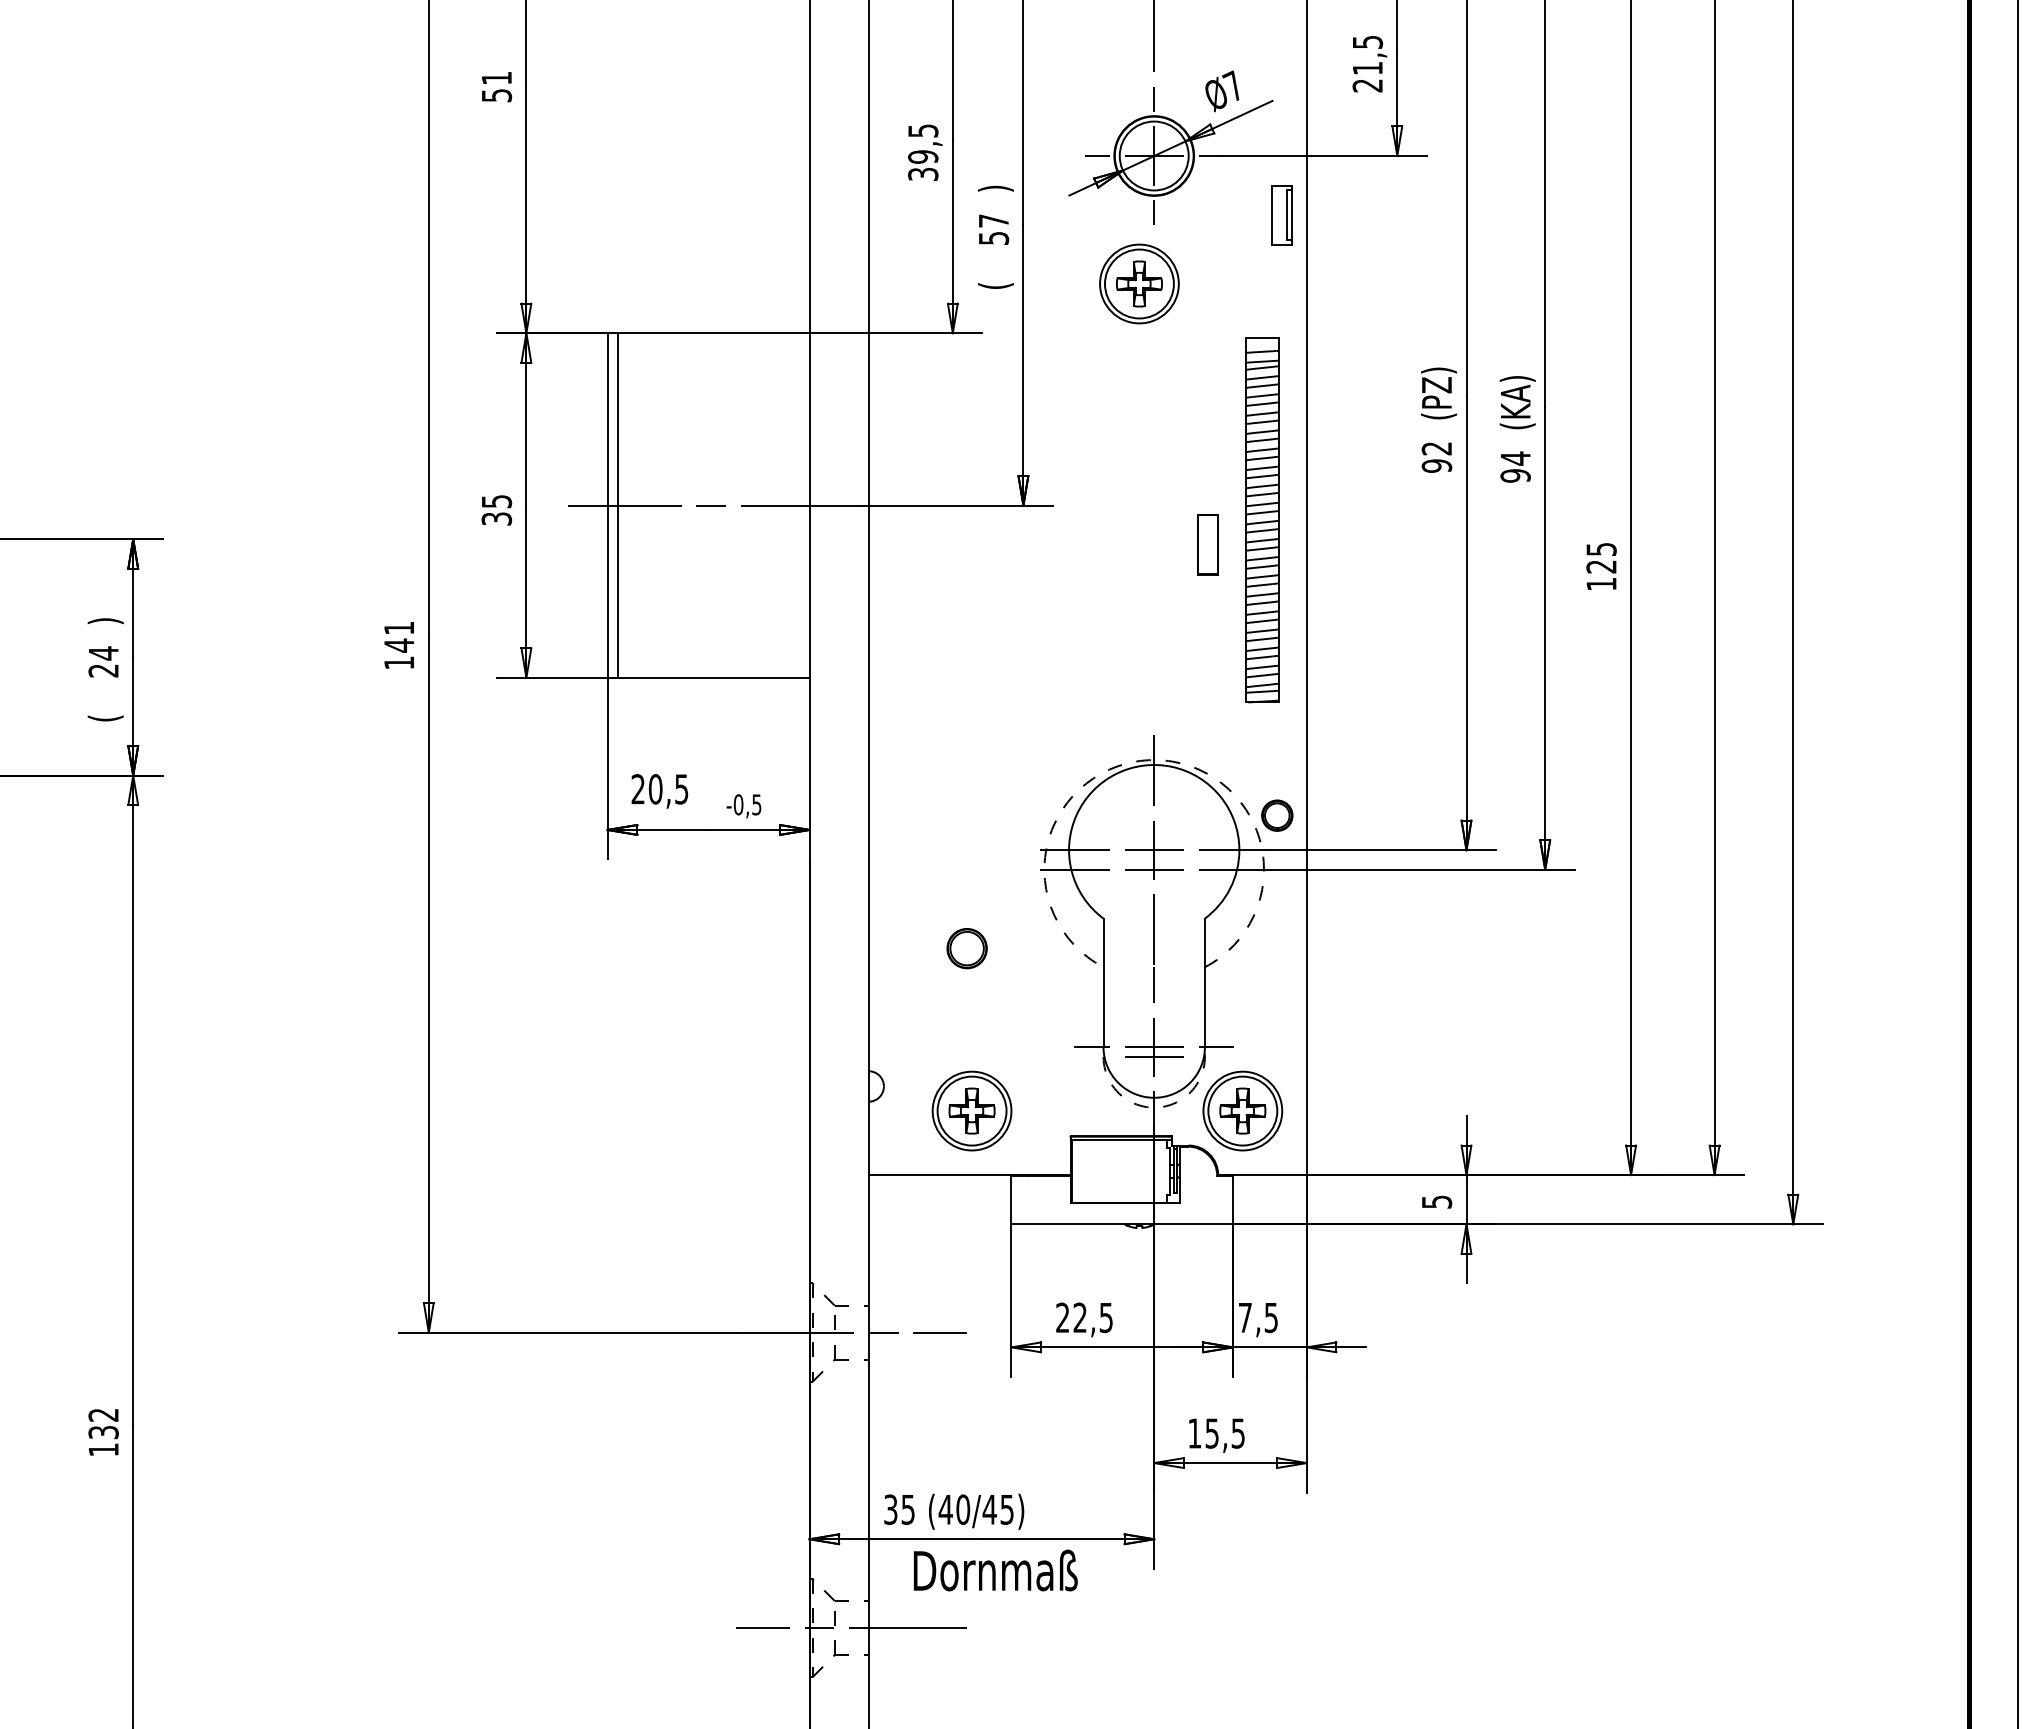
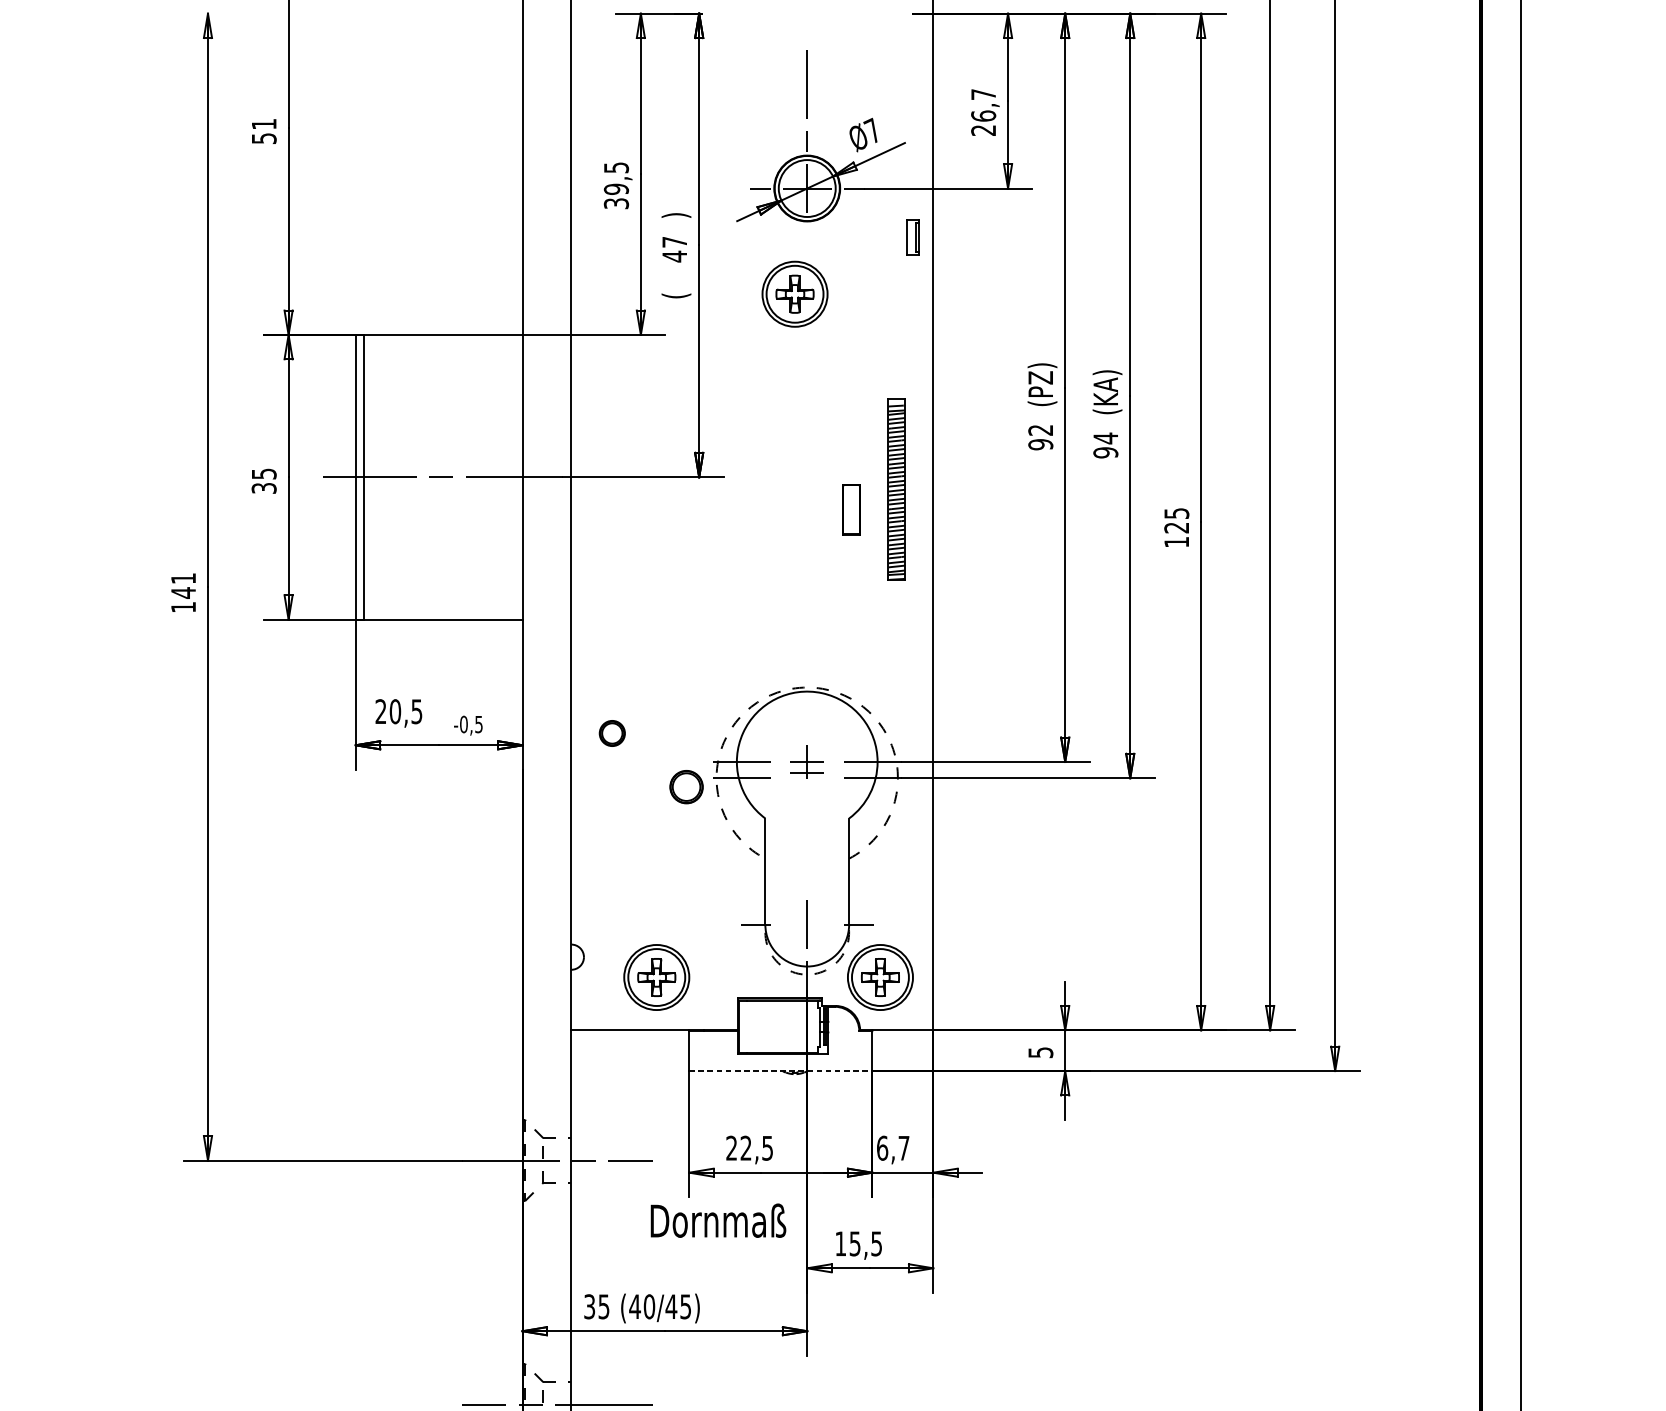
text: (1367, 55) -> (983, 105), 21,5 -> 26,7
line: (1154, 212) -> (807, 235), removed
part: (1281, 215) -> (912, 237), size x0.7
text: (994, 238) -> (675, 256), 57 -> 47
part: (1262, 520) -> (896, 489), size x0.6
line: (1154, 770) -> (807, 696), removed
part: (1277, 815) -> (612, 733), moved
part: (1154, 850) -> (807, 762), size x0.7
part: (966, 948) -> (686, 787), moved
line: (1153, 948) -> (806, 843), removed
line: (1153, 1047) -> (806, 924), removed
line: (1153, 1056) -> (806, 932), removed
line: (1122, 1224) -> (781, 1071), solid -> dashed
text: (1257, 1317) -> (892, 1148), 7,5 -> 6,7
text: (995, 1570) -> (718, 1220), moved

